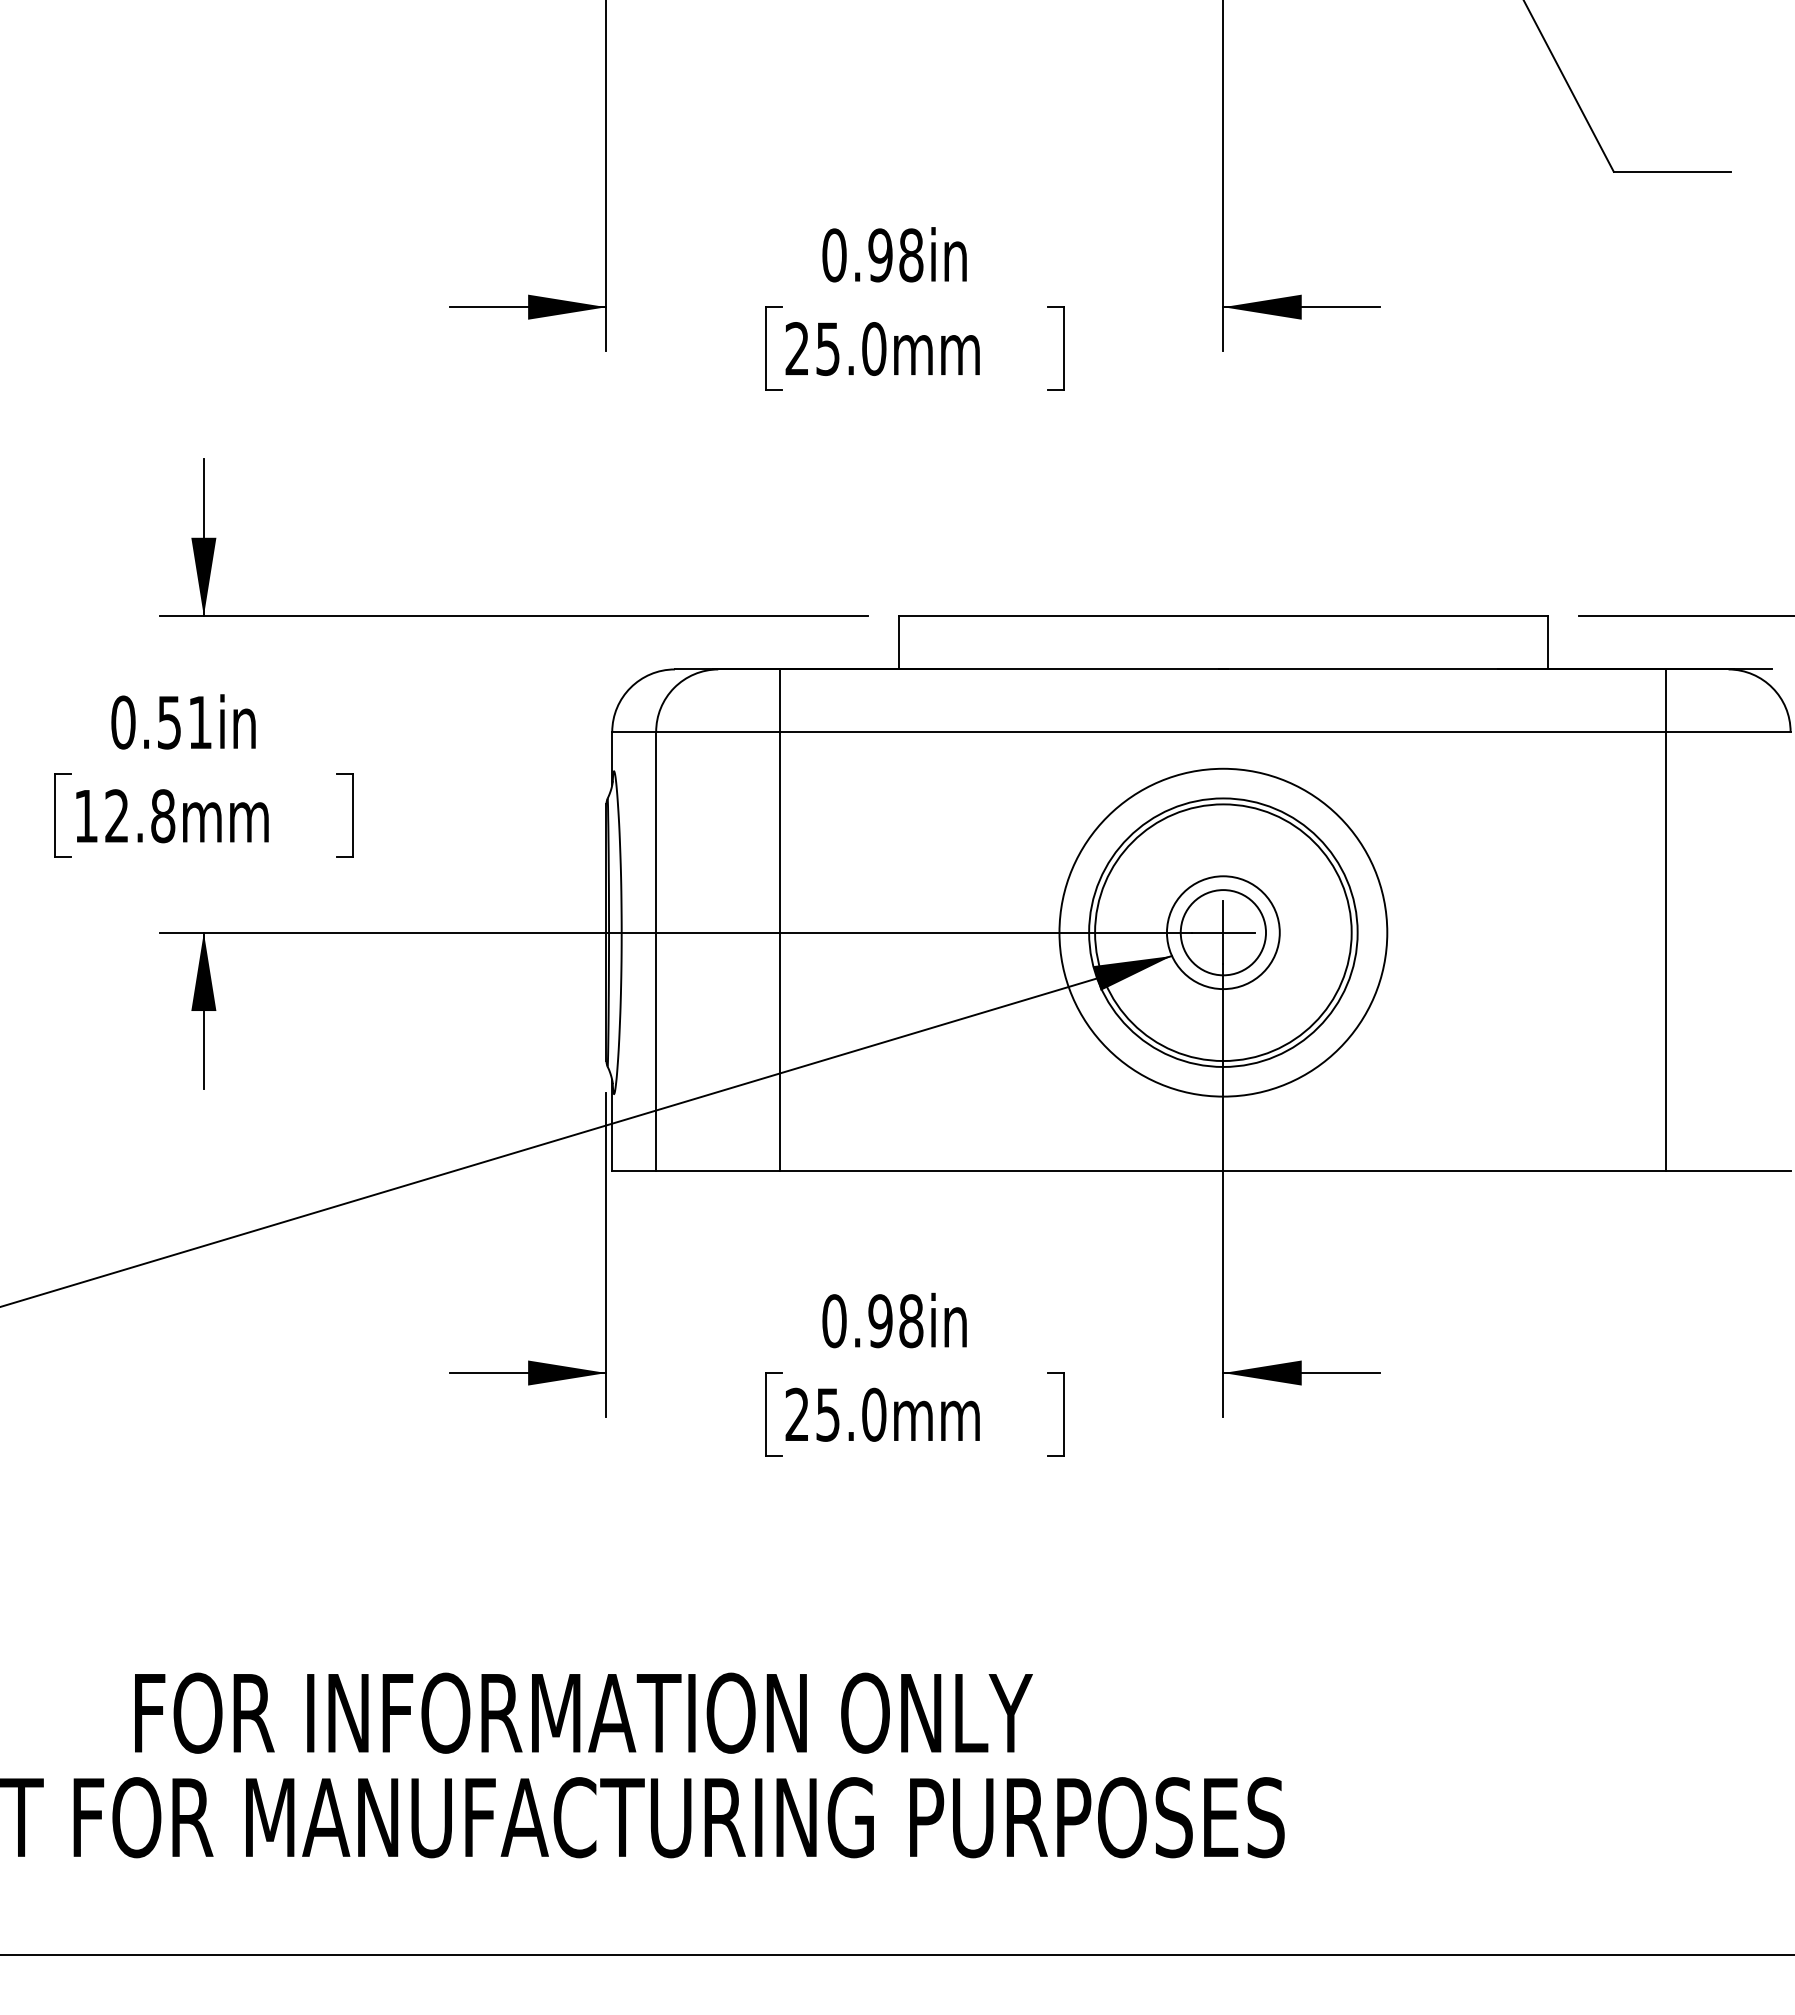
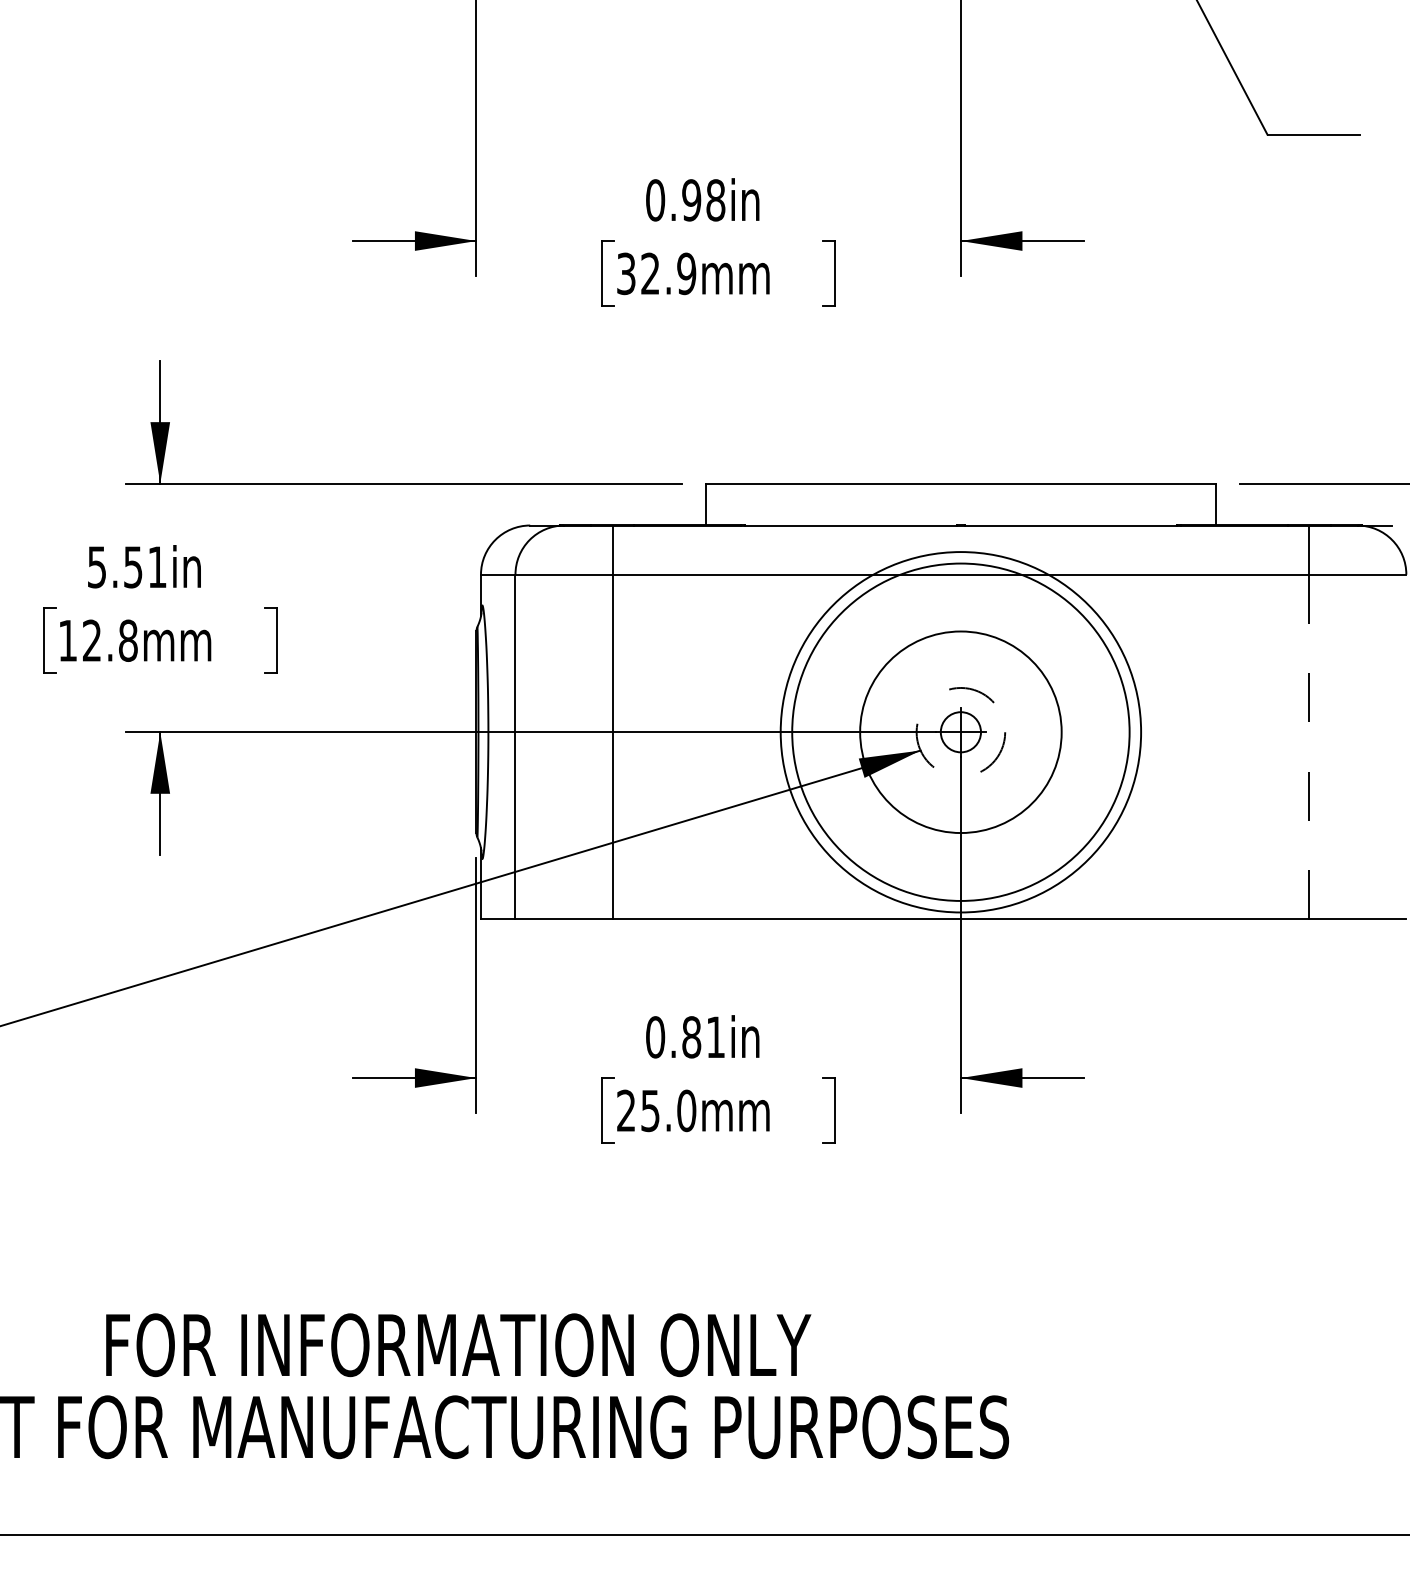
text: (835, 349) -> (656, 274), 25.0mm -> 32.9mm
text: (123, 722) -> (97, 567), 0.51in -> 5.51in
circle: (1222, 932) -> (960, 732), solid -> dashed
circle: (1223, 932) -> (961, 732), size x0.6
circle: (1223, 932) -> (961, 732), size x1.4
circle: (1223, 932) -> (961, 732), size x1.6
line: (1666, 952) -> (1308, 747), solid -> dashed
text: (895, 1321) -> (703, 1037), 0.98in -> 0.81in

